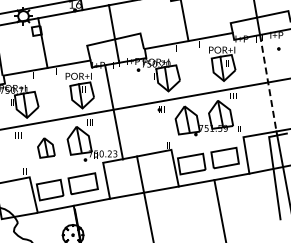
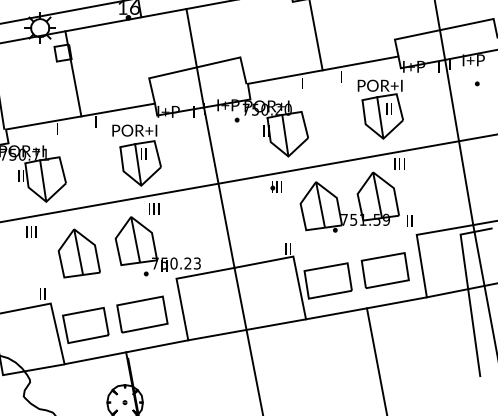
line: (268, 83) -> (459, 142), dashed -> solid
line: (114, 112) -> (219, 187), moved
part: (46, 147) -> (79, 252), size x1.43

